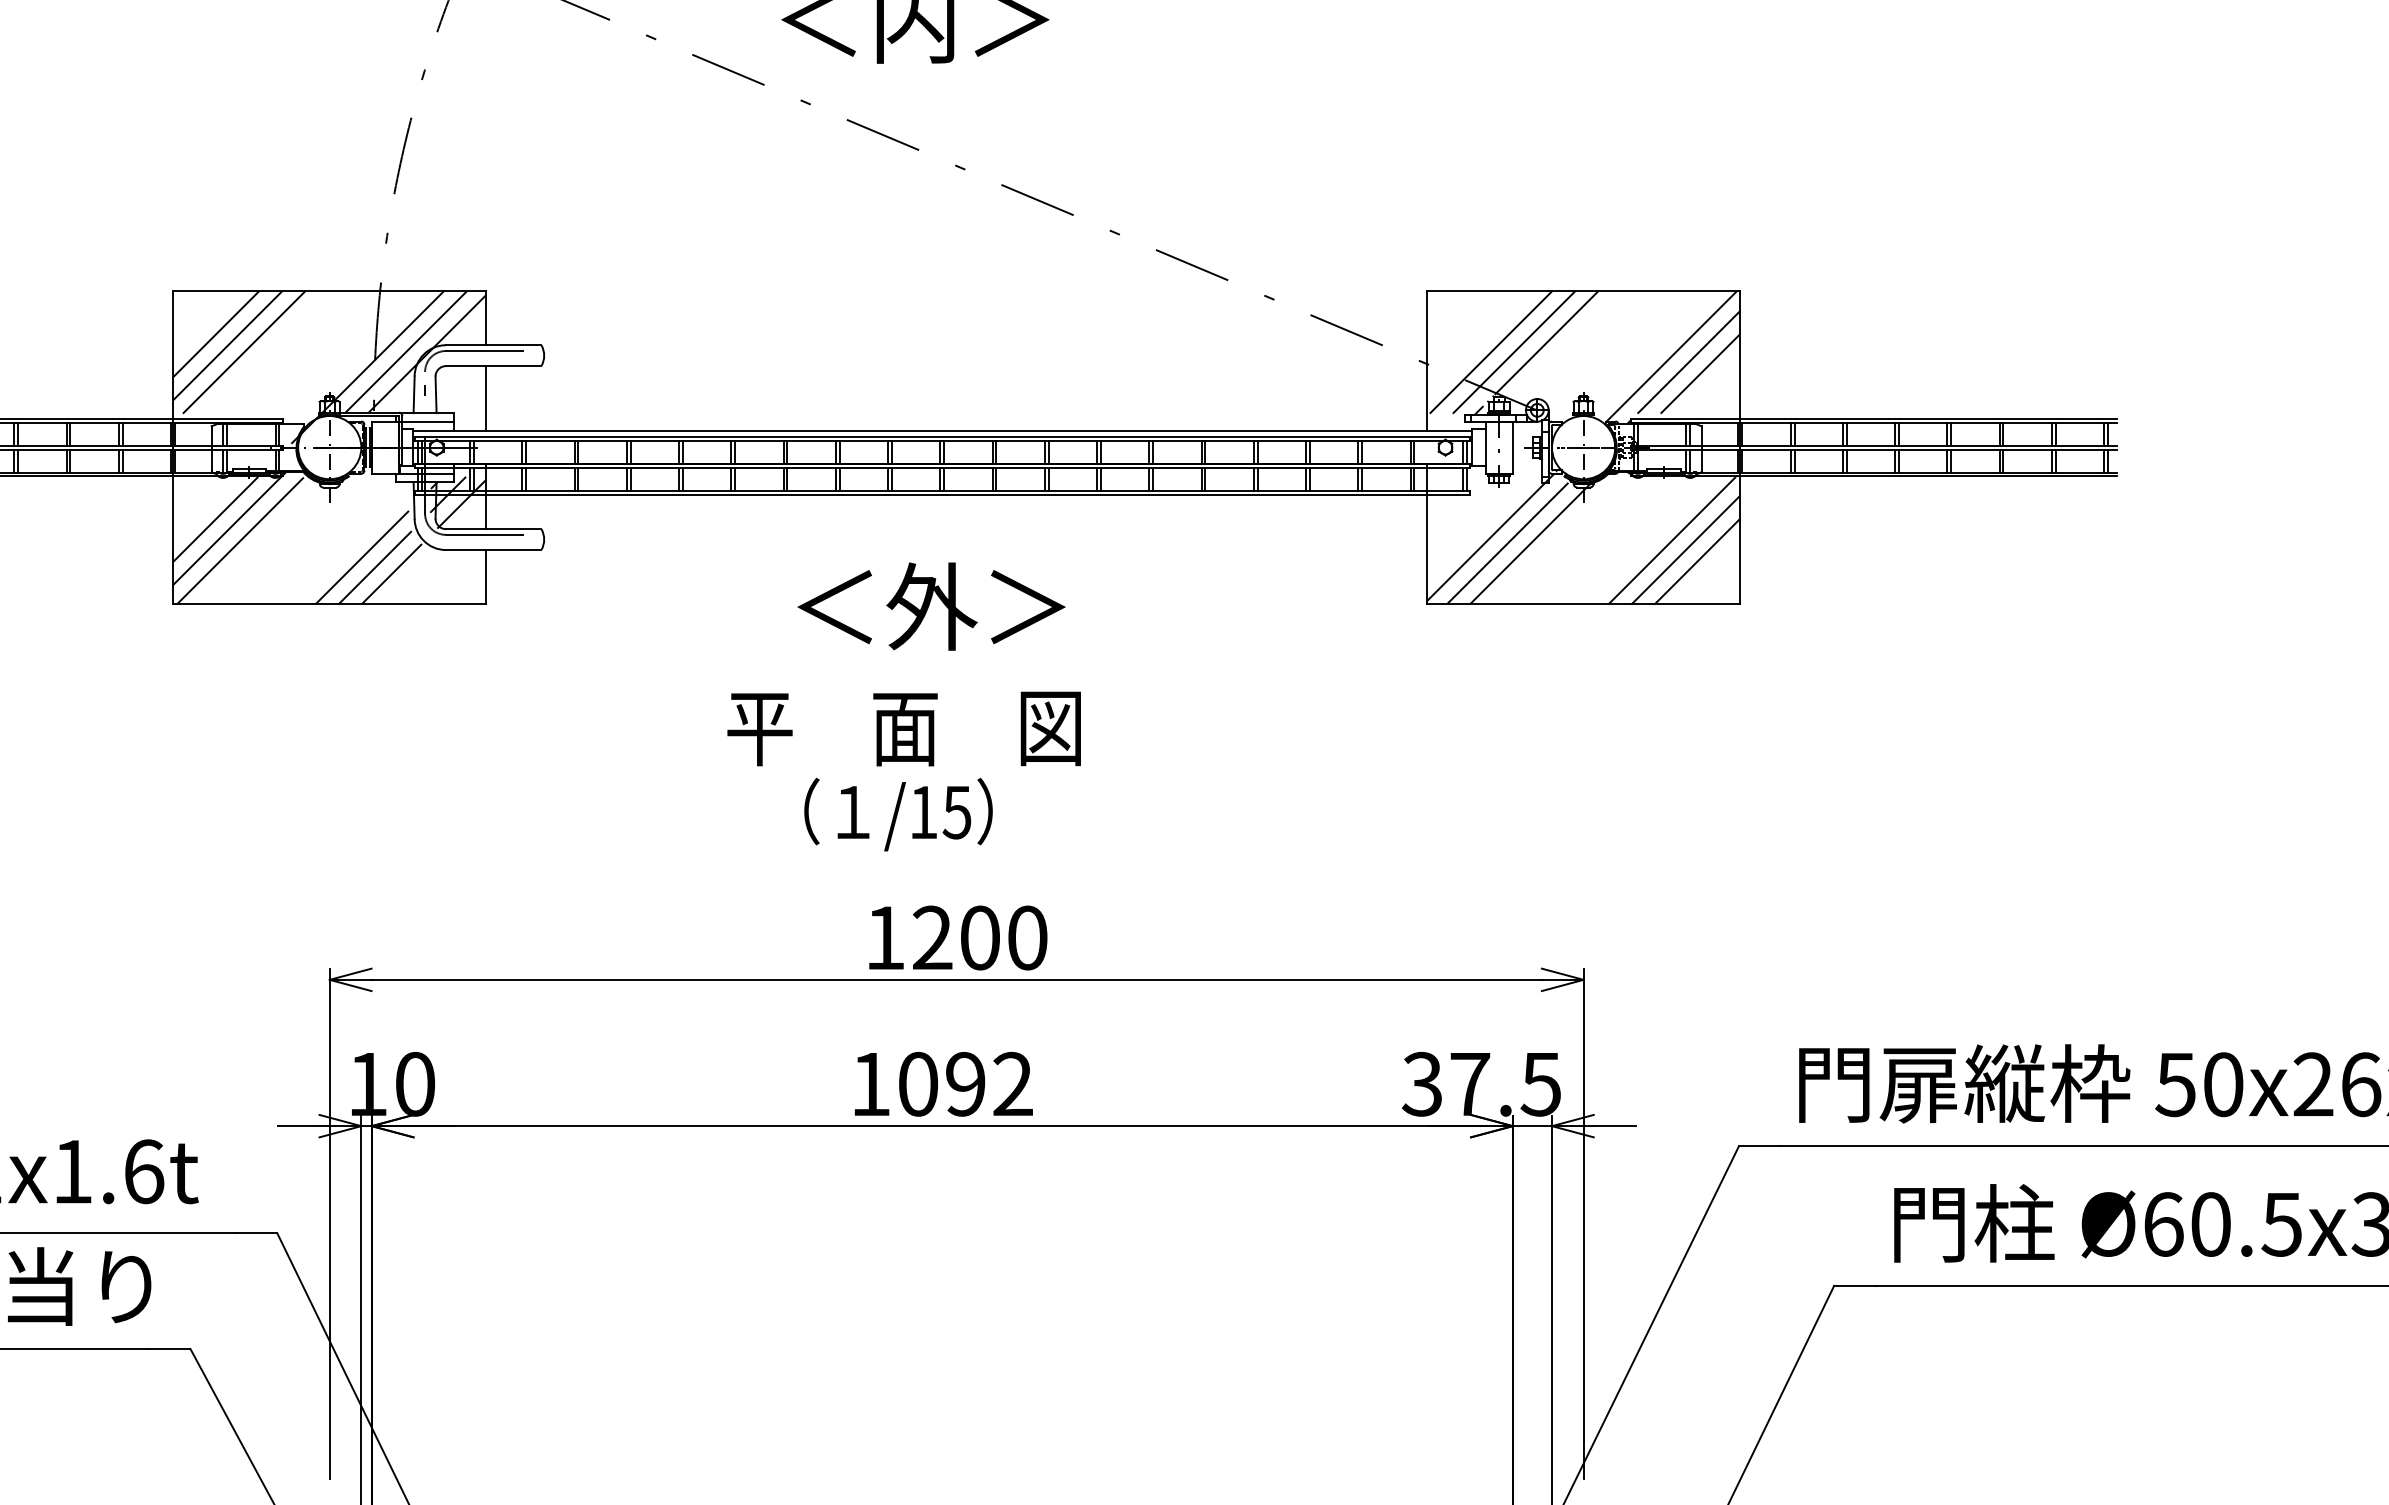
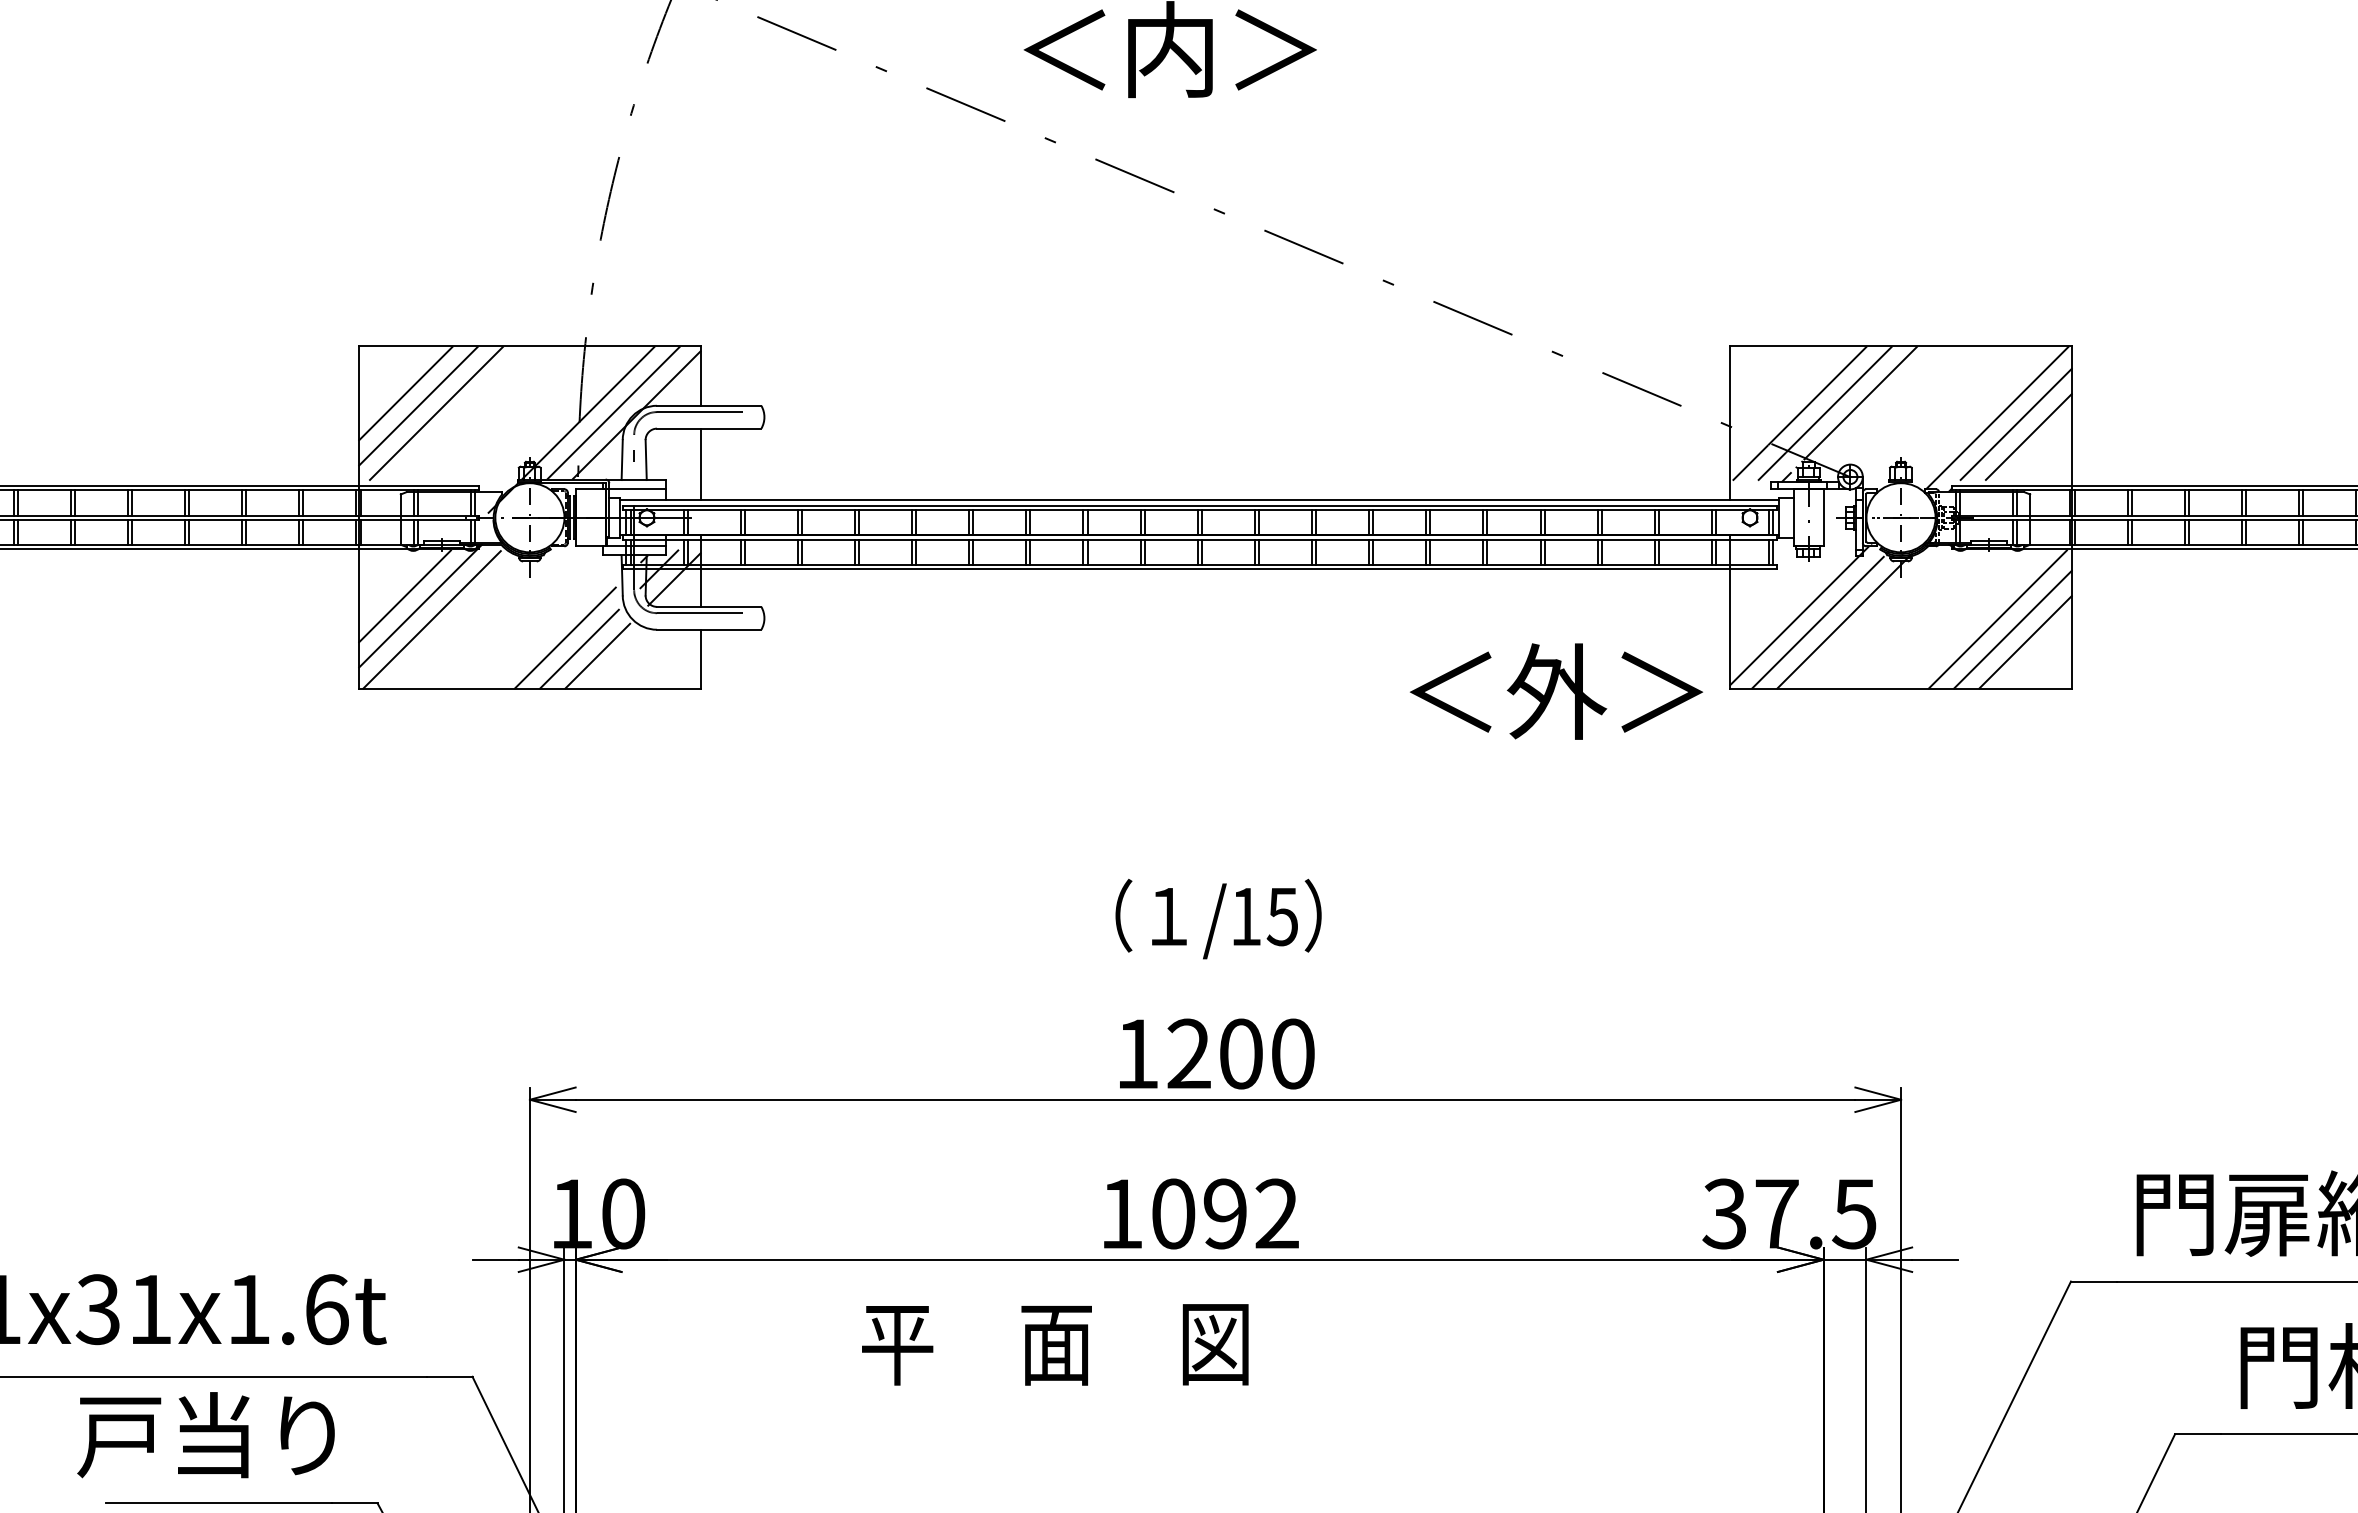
text: (931, 606) -> (1556, 691), moved
text: (903, 728) -> (1054, 1344), moved
text: (898, 814) -> (1218, 918), moved

